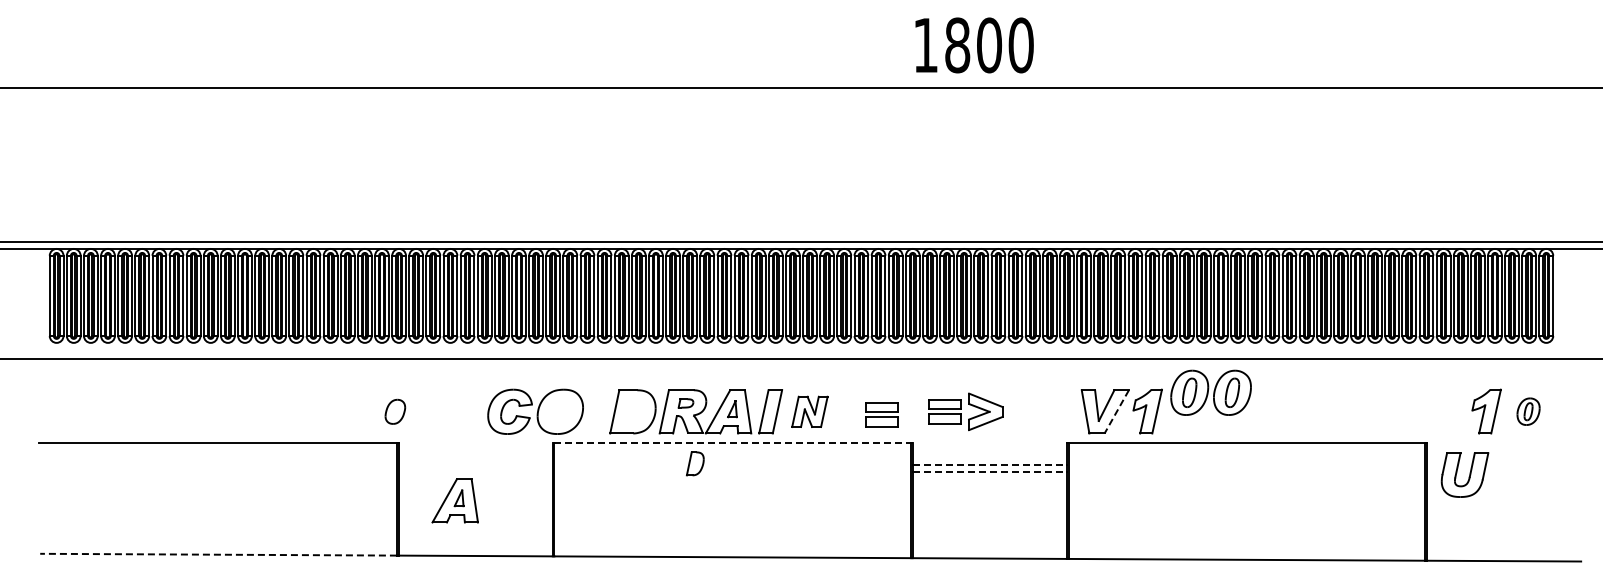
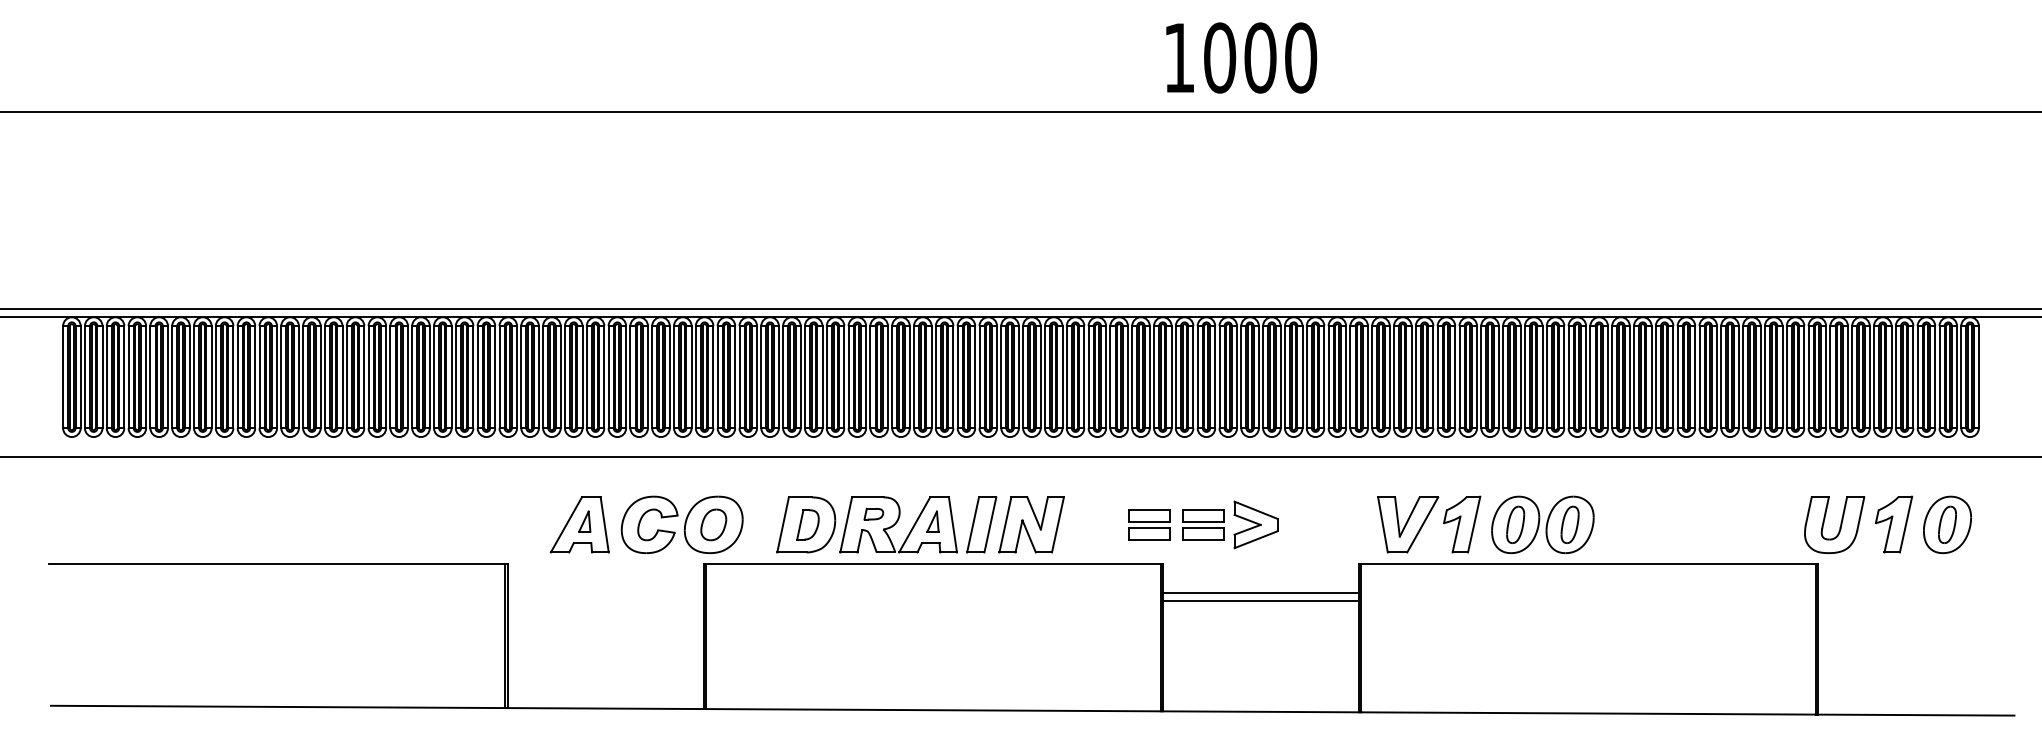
text: (957, 45) -> (1219, 58), 1800 -> 1000
part: (1210, 392) -> (1542, 524), moved
part: (395, 411) -> (713, 524), moved
part: (809, 411) -> (1031, 524), size x1.43
line: (1116, 411) -> (1422, 524), dashed -> solid
part: (1528, 411) -> (1947, 524), size x1.67
part: (881, 414) -> (1148, 524), moved
line: (732, 442) -> (933, 563), dashed -> solid
part: (695, 463) -> (808, 524), moved
line: (990, 465) -> (1261, 593), dashed -> solid
line: (990, 471) -> (1261, 600), dashed -> solid
part: (1464, 474) -> (1833, 524), moved
part: (454, 500) -> (578, 524), moved
line: (218, 554) -> (278, 706), dashed -> solid

